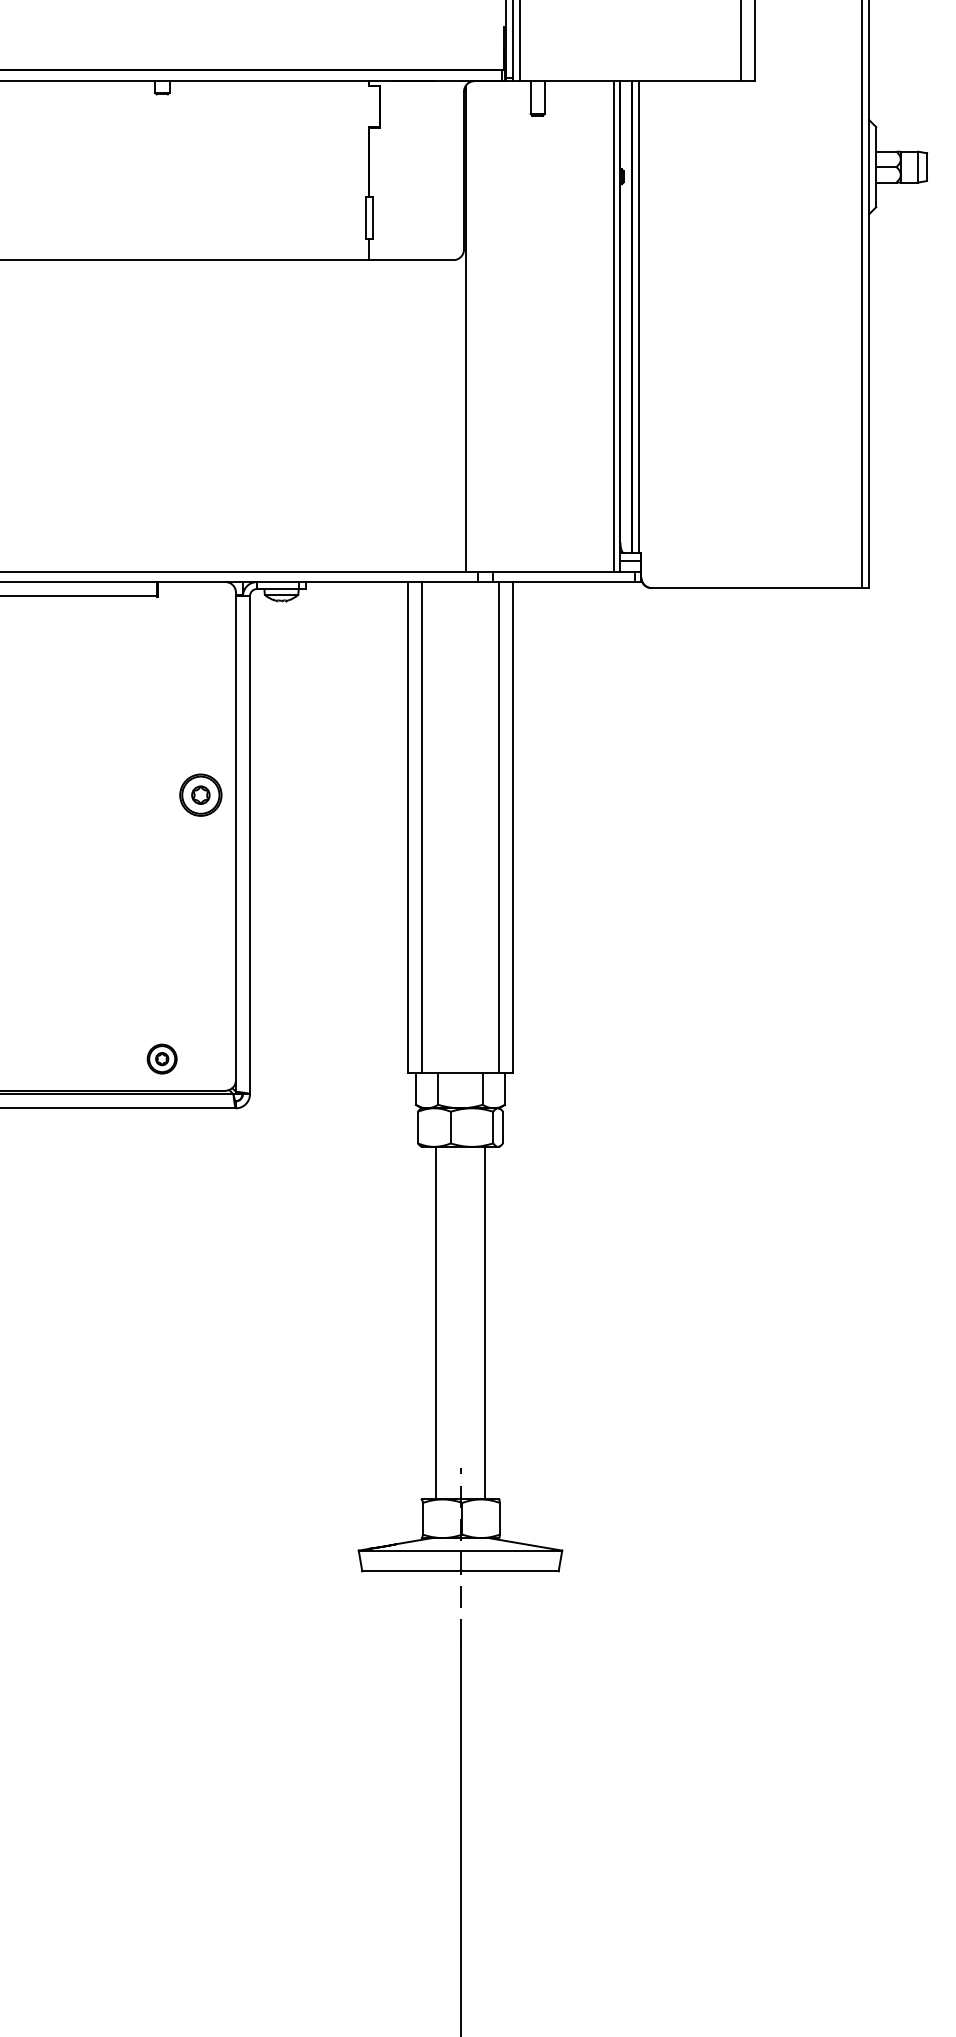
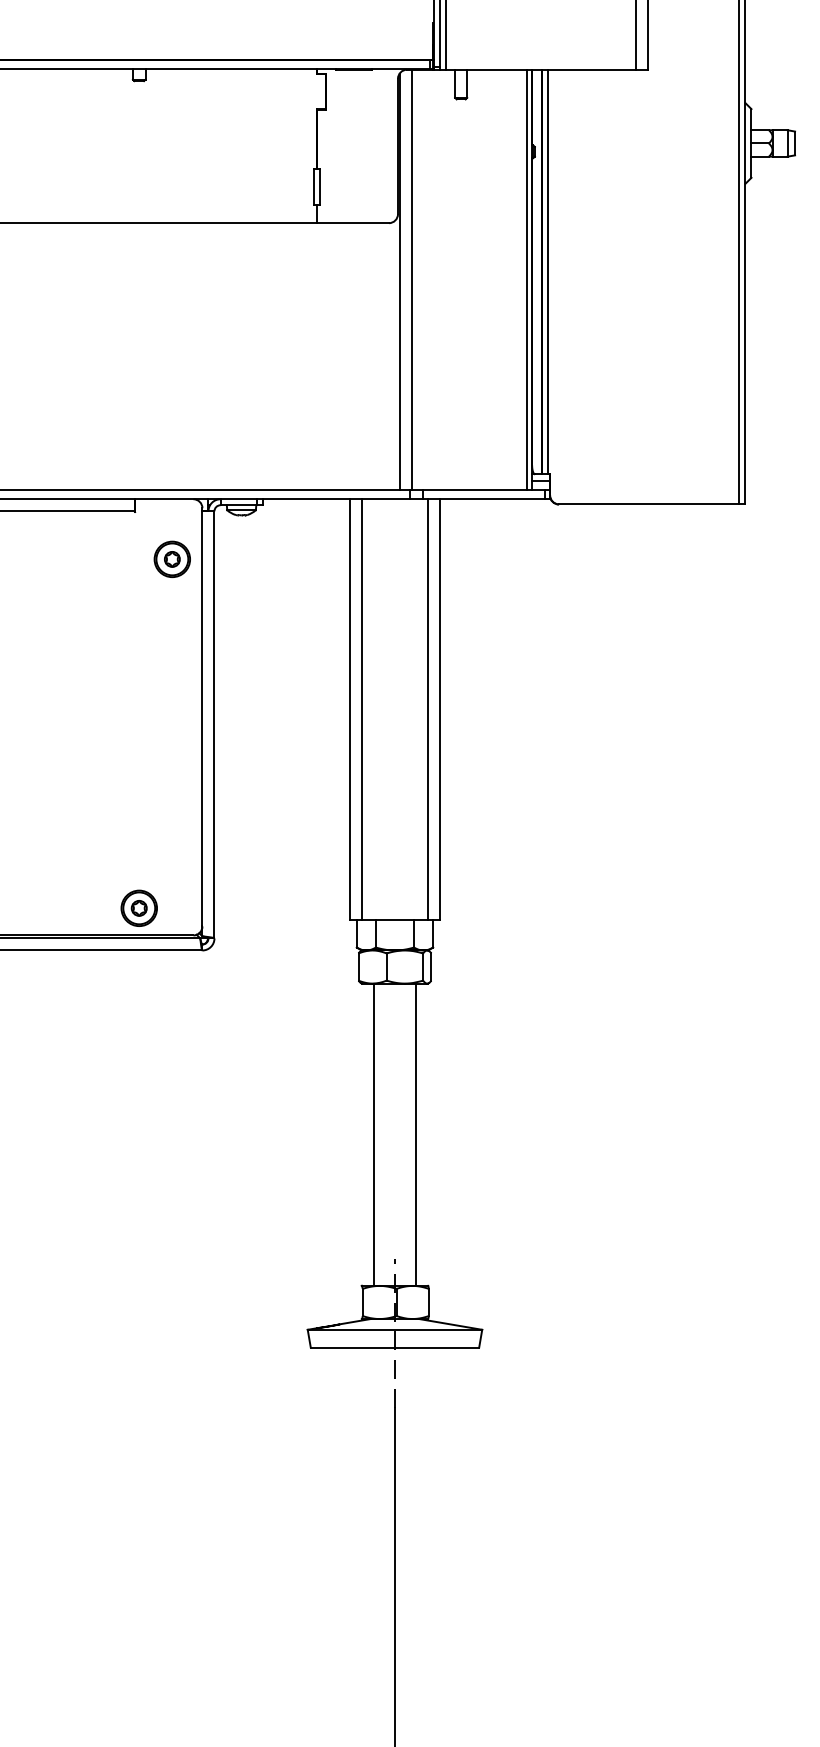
line: (480, 326) -> (412, 280), added
part: (200, 794) -> (172, 558), moved
part: (161, 1058) -> (138, 907), size x1.43

